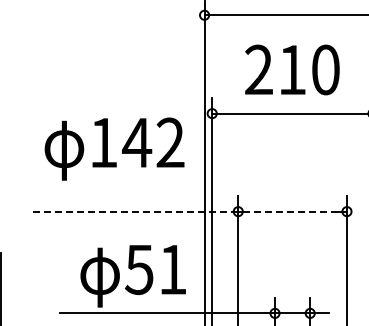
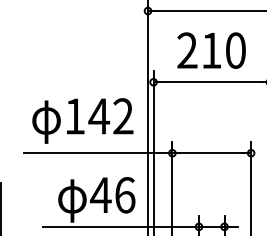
text: (114, 148) -> (82, 120), moved
line: (135, 211) -> (98, 153), dashed -> solid
line: (292, 211) -> (211, 153), dashed -> solid
text: (155, 269) -> (112, 195), 51 -> 46

